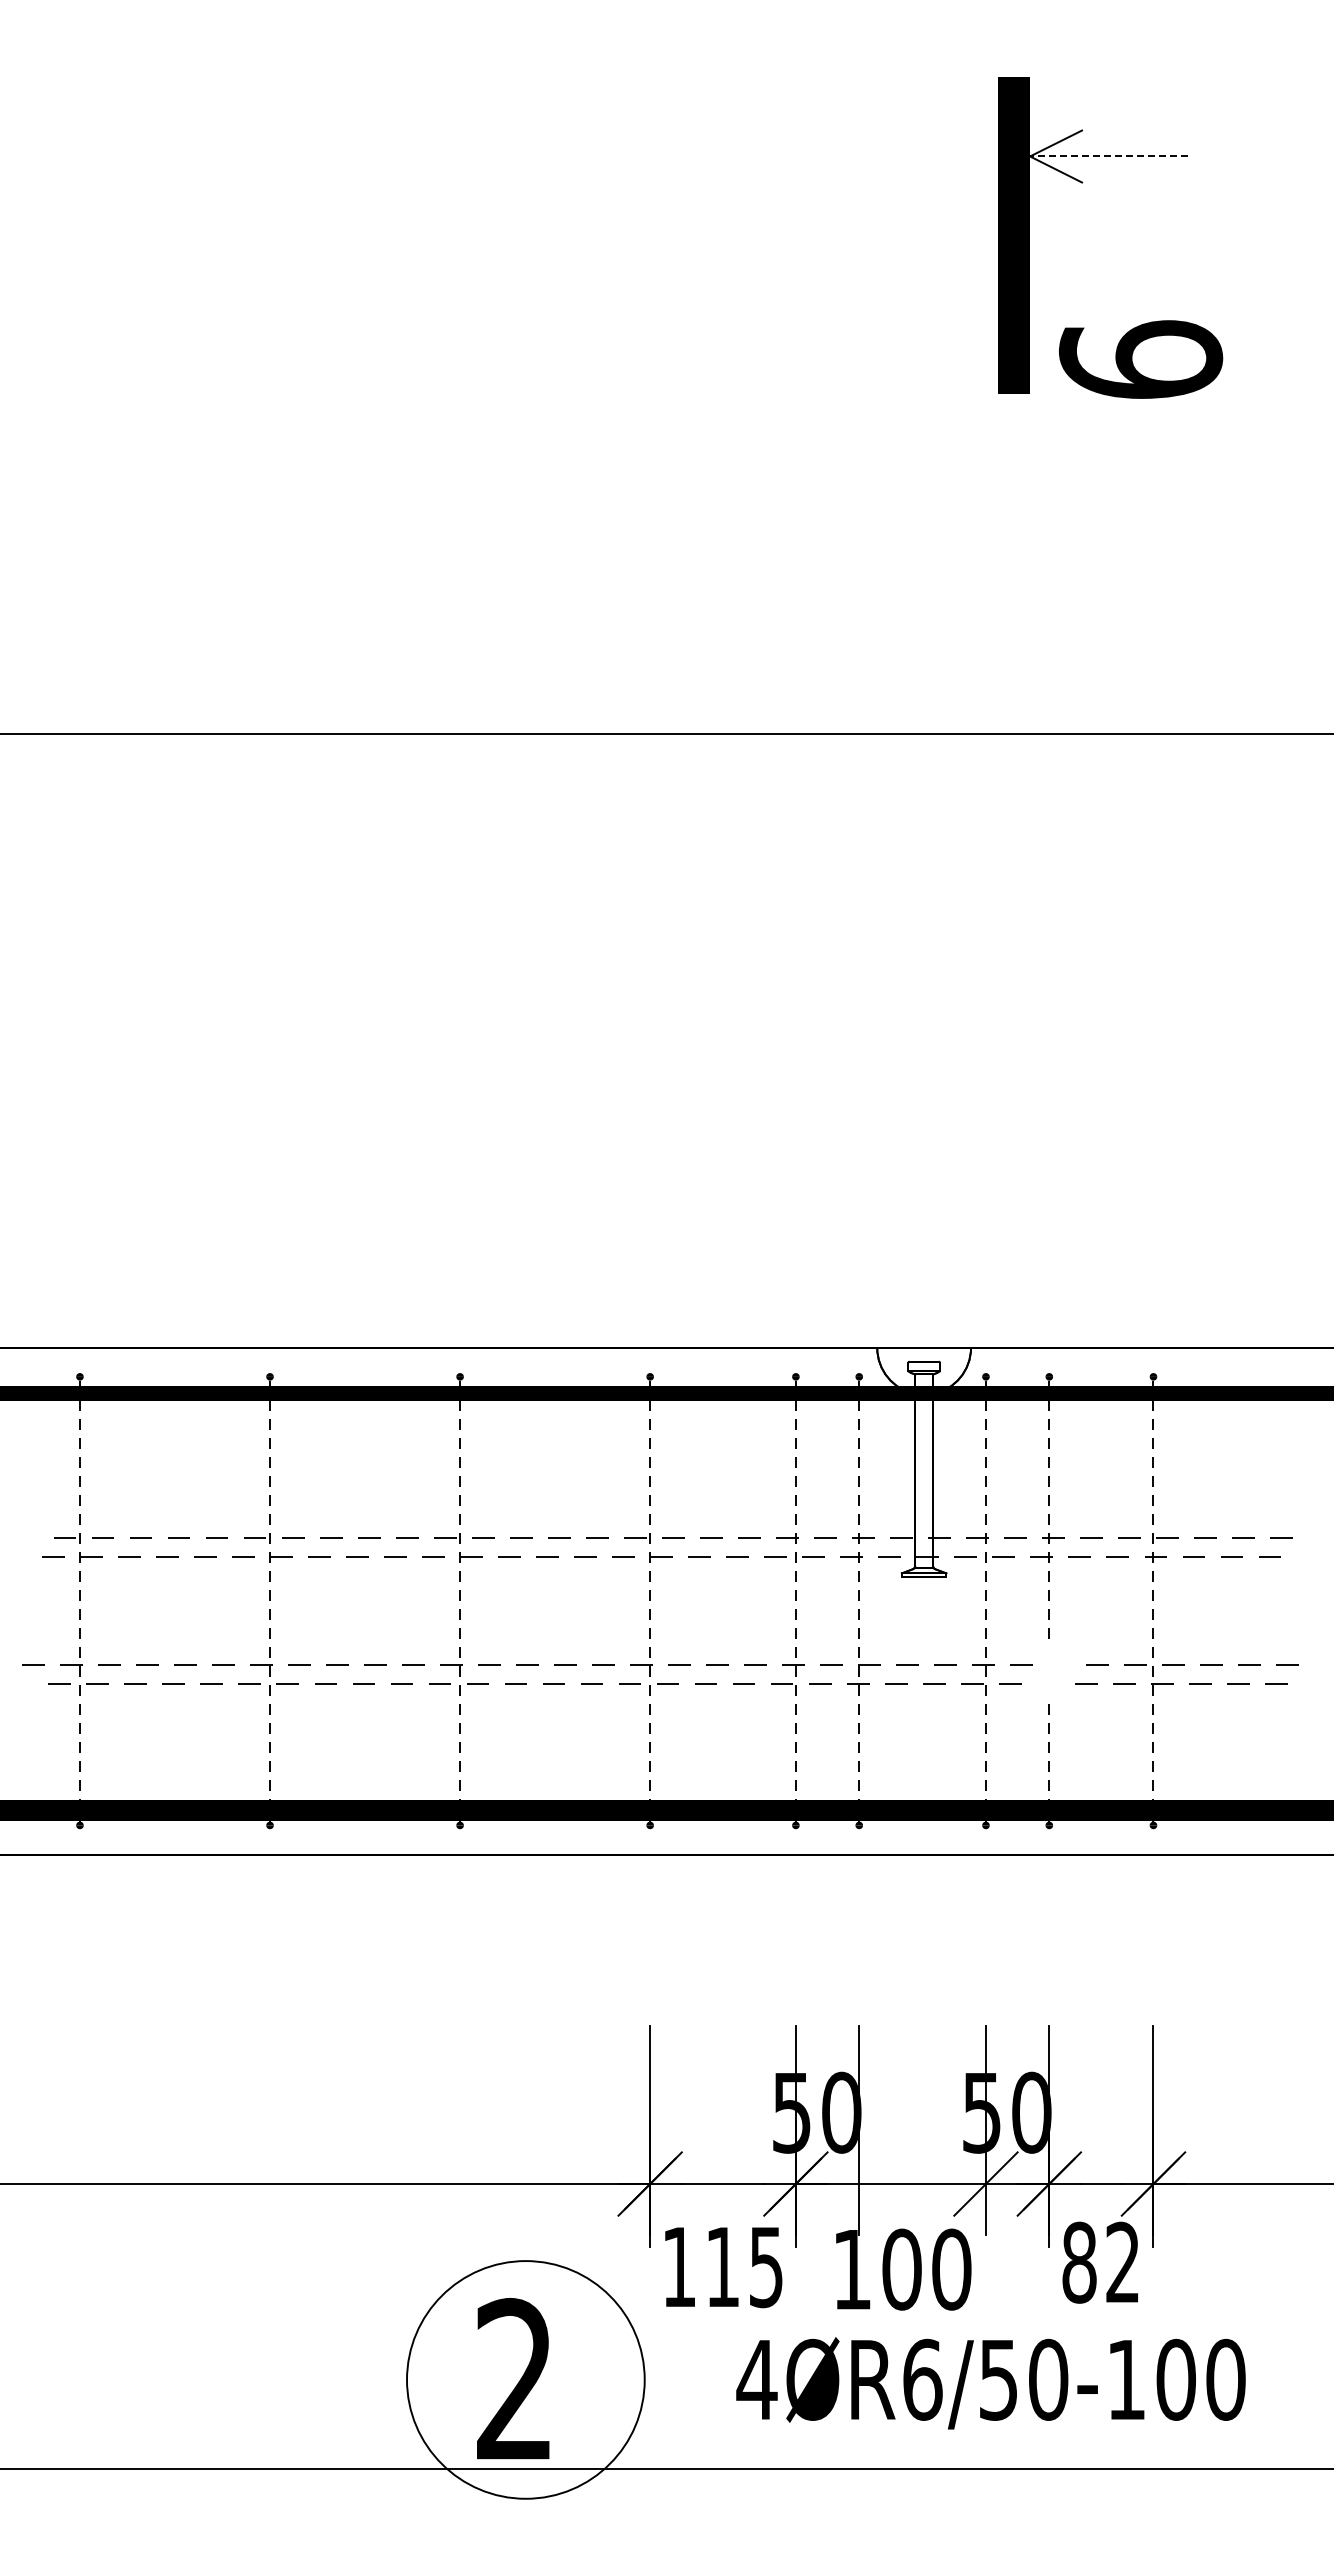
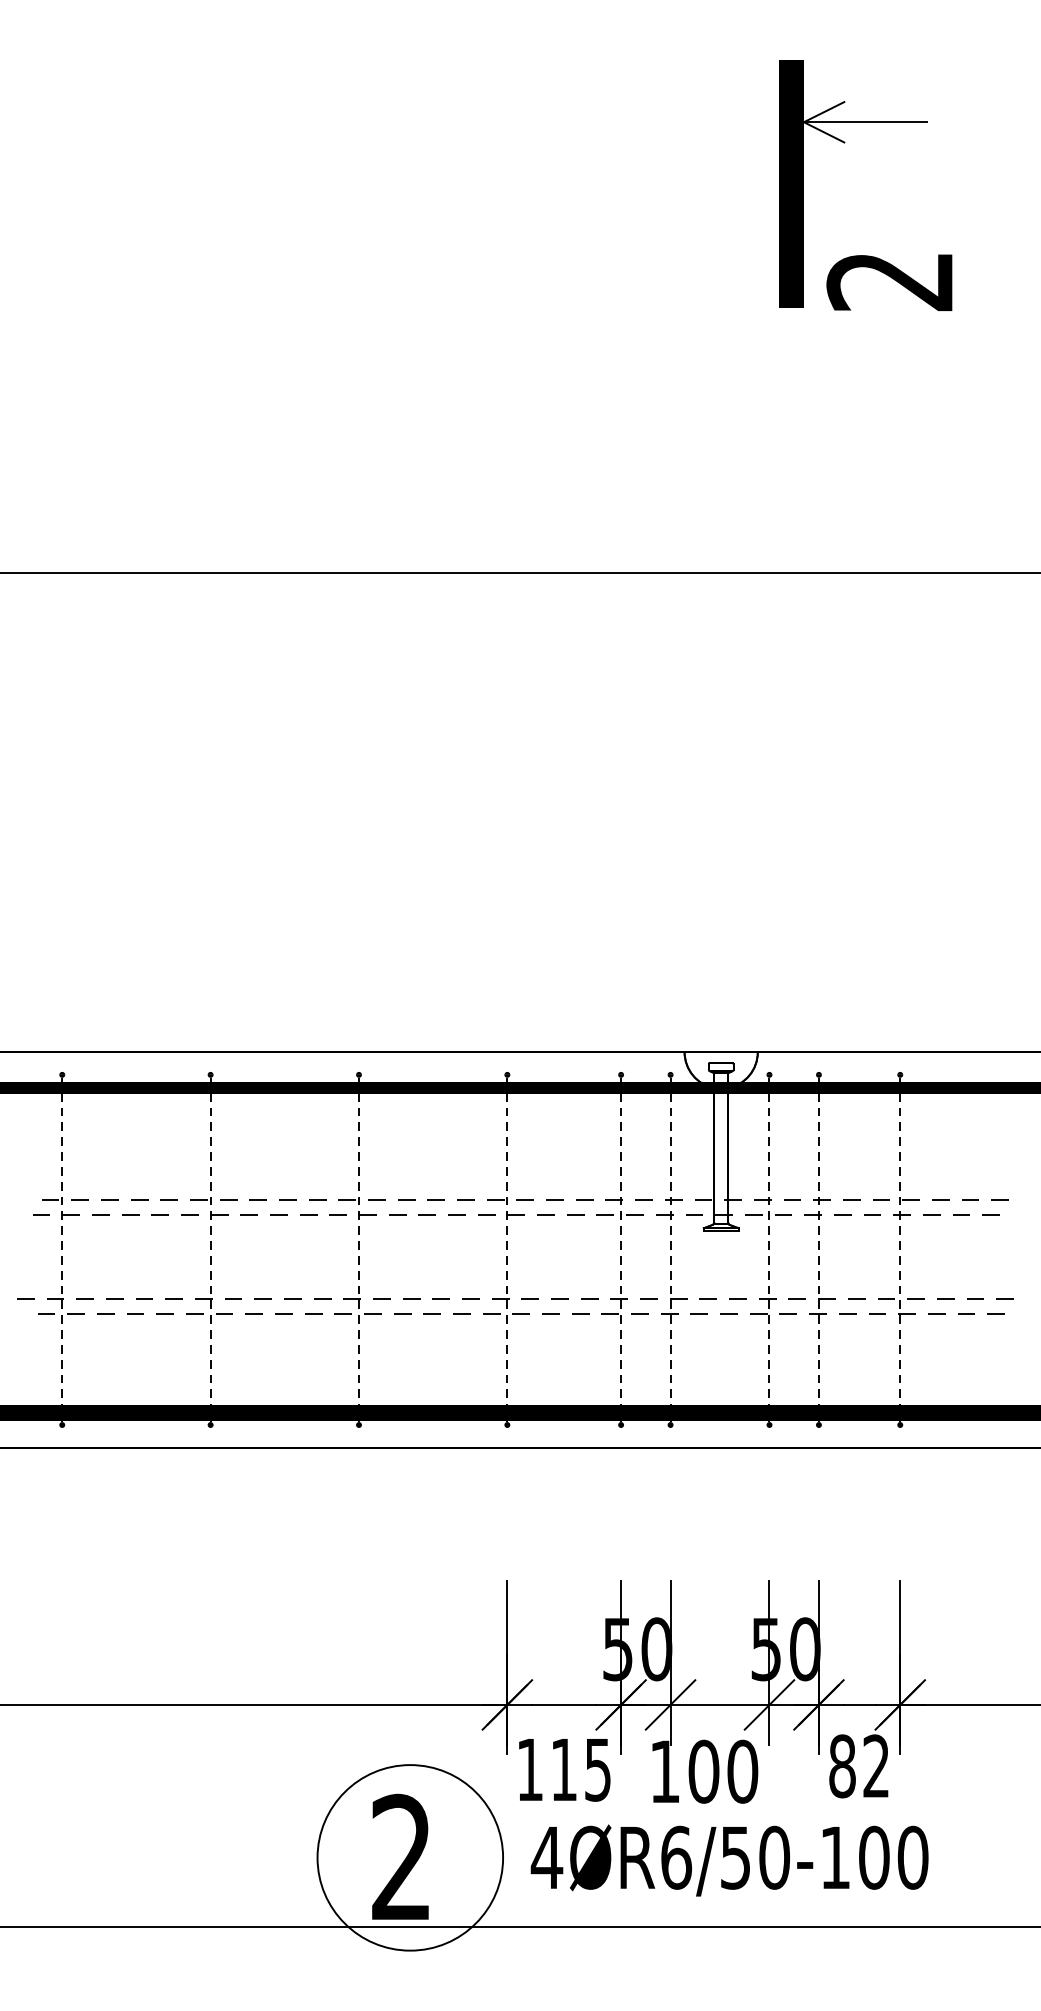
line: (1108, 156) -> (865, 122), dashed -> solid
text: (1140, 359) -> (890, 280), 6 -> 2
part: (1053, 1671) -> (822, 1304), added
line: (858, 2183) -> (669, 1704), added
text: (990, 2383) -> (729, 1860), moved

